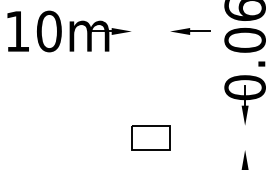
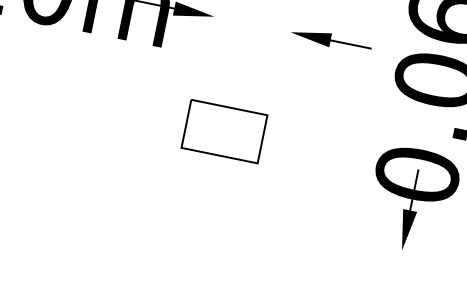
part: (150, 137) -> (223, 130), moved

